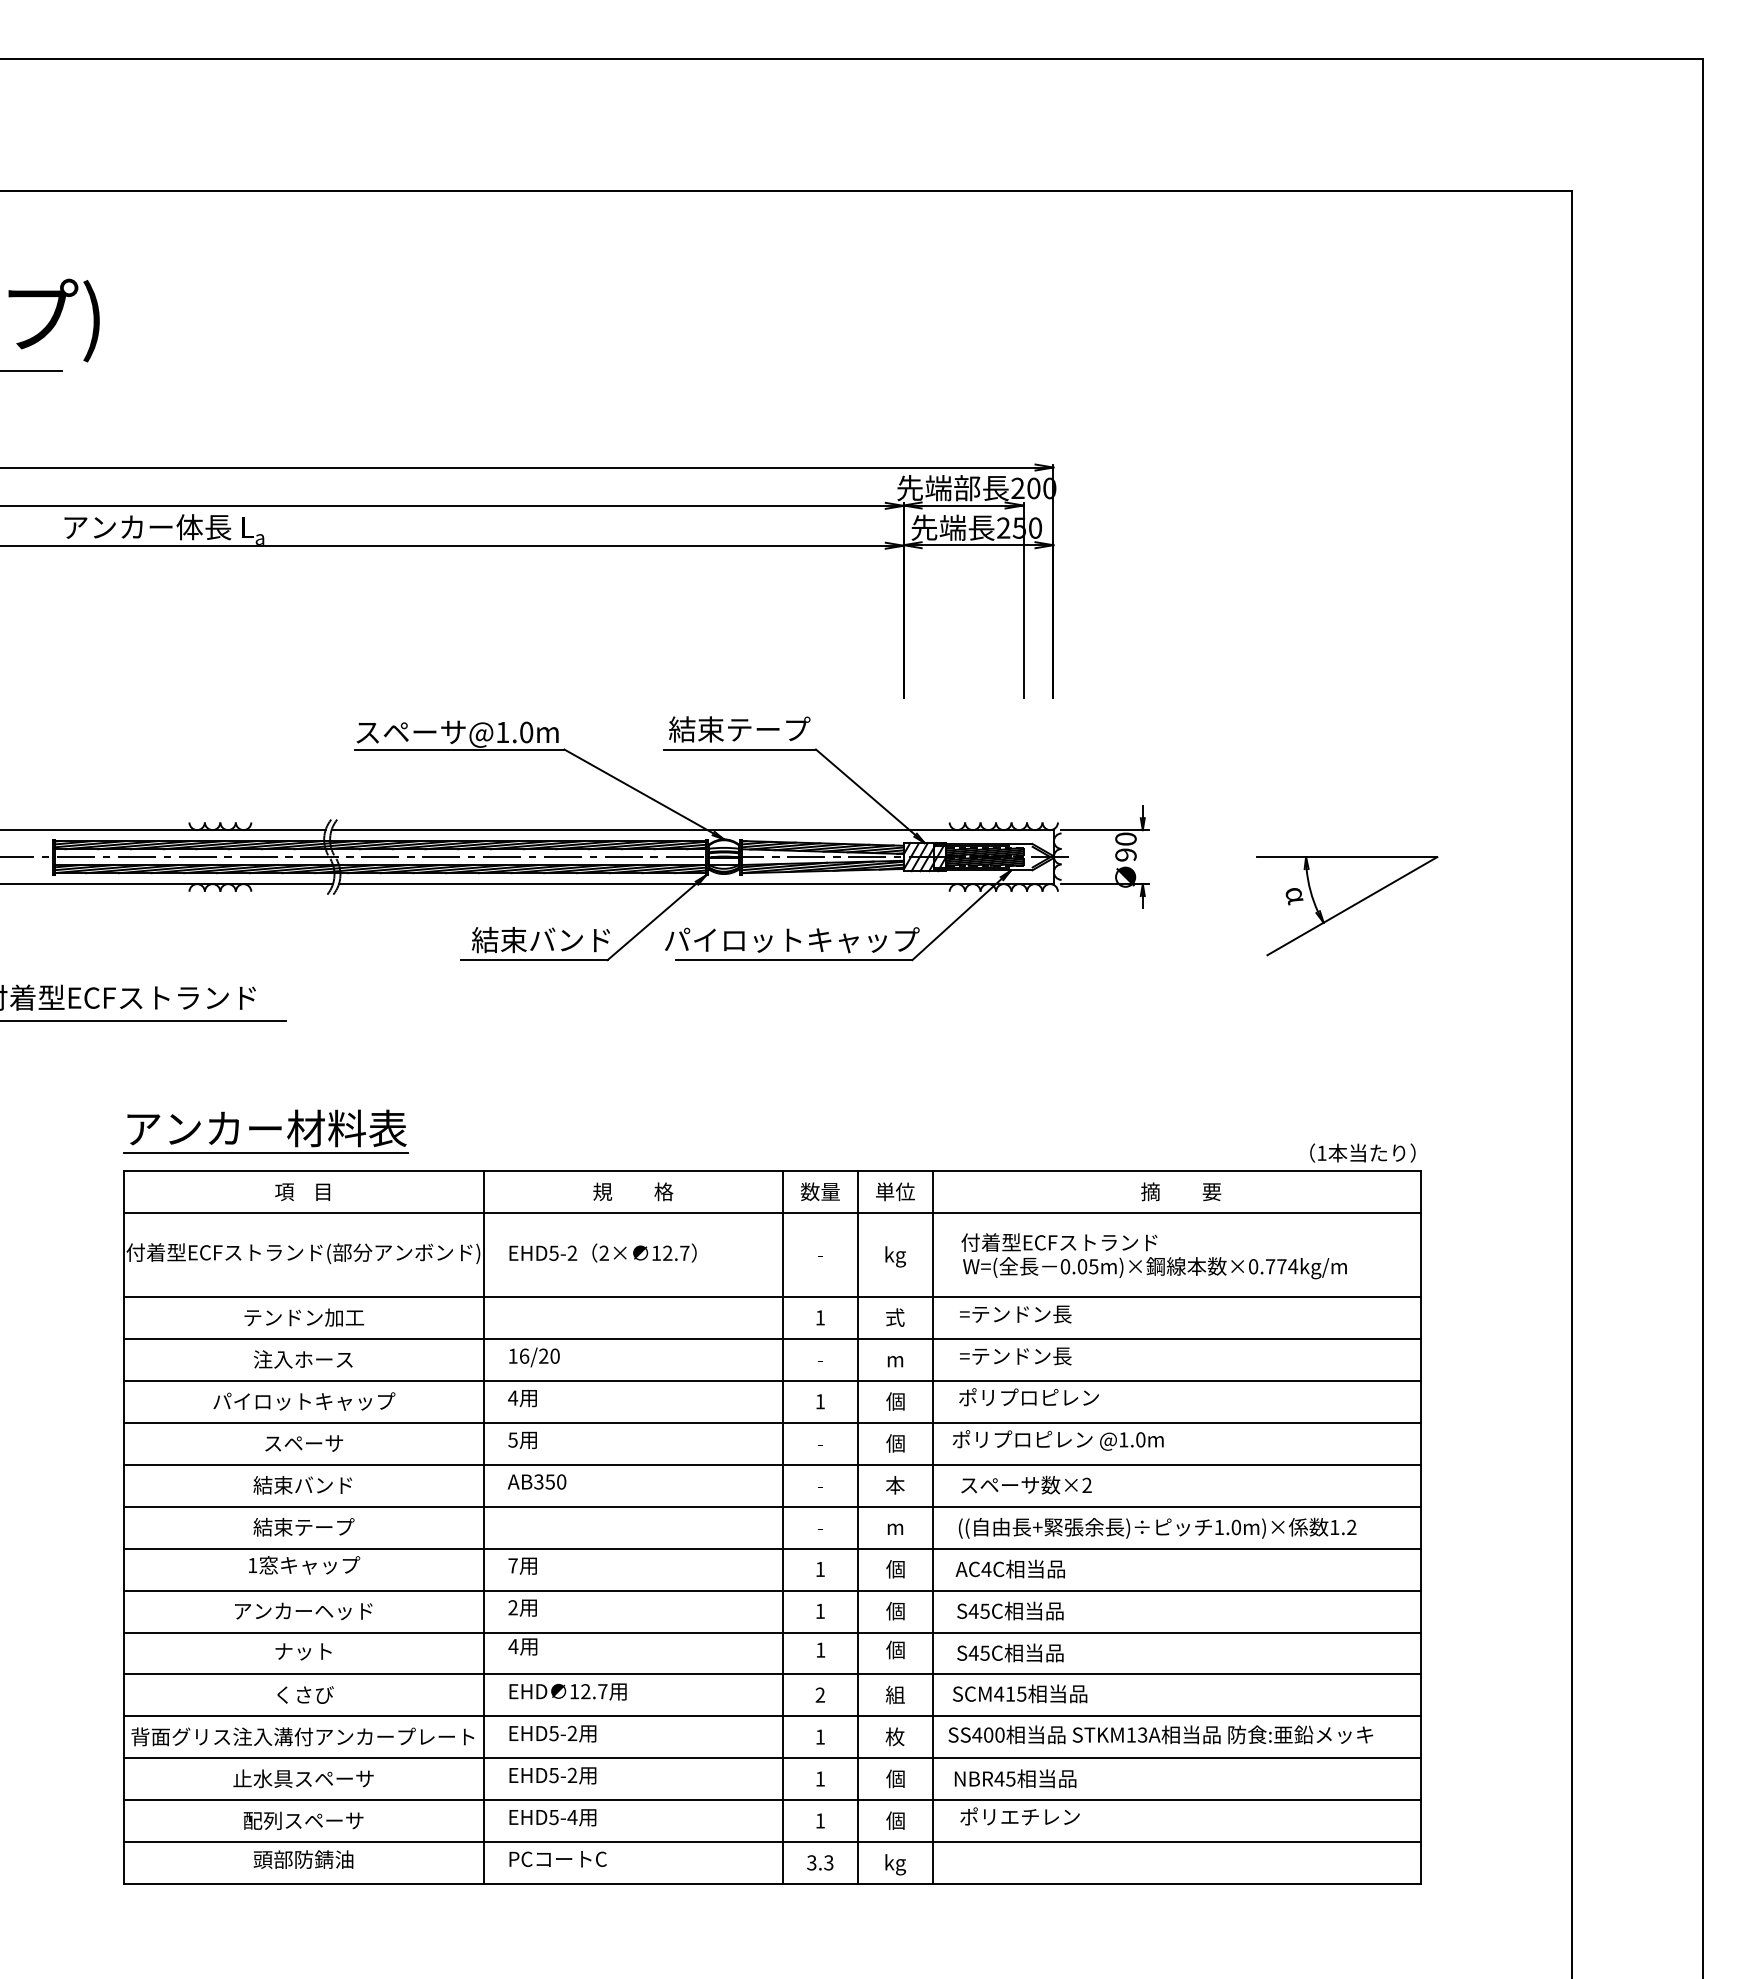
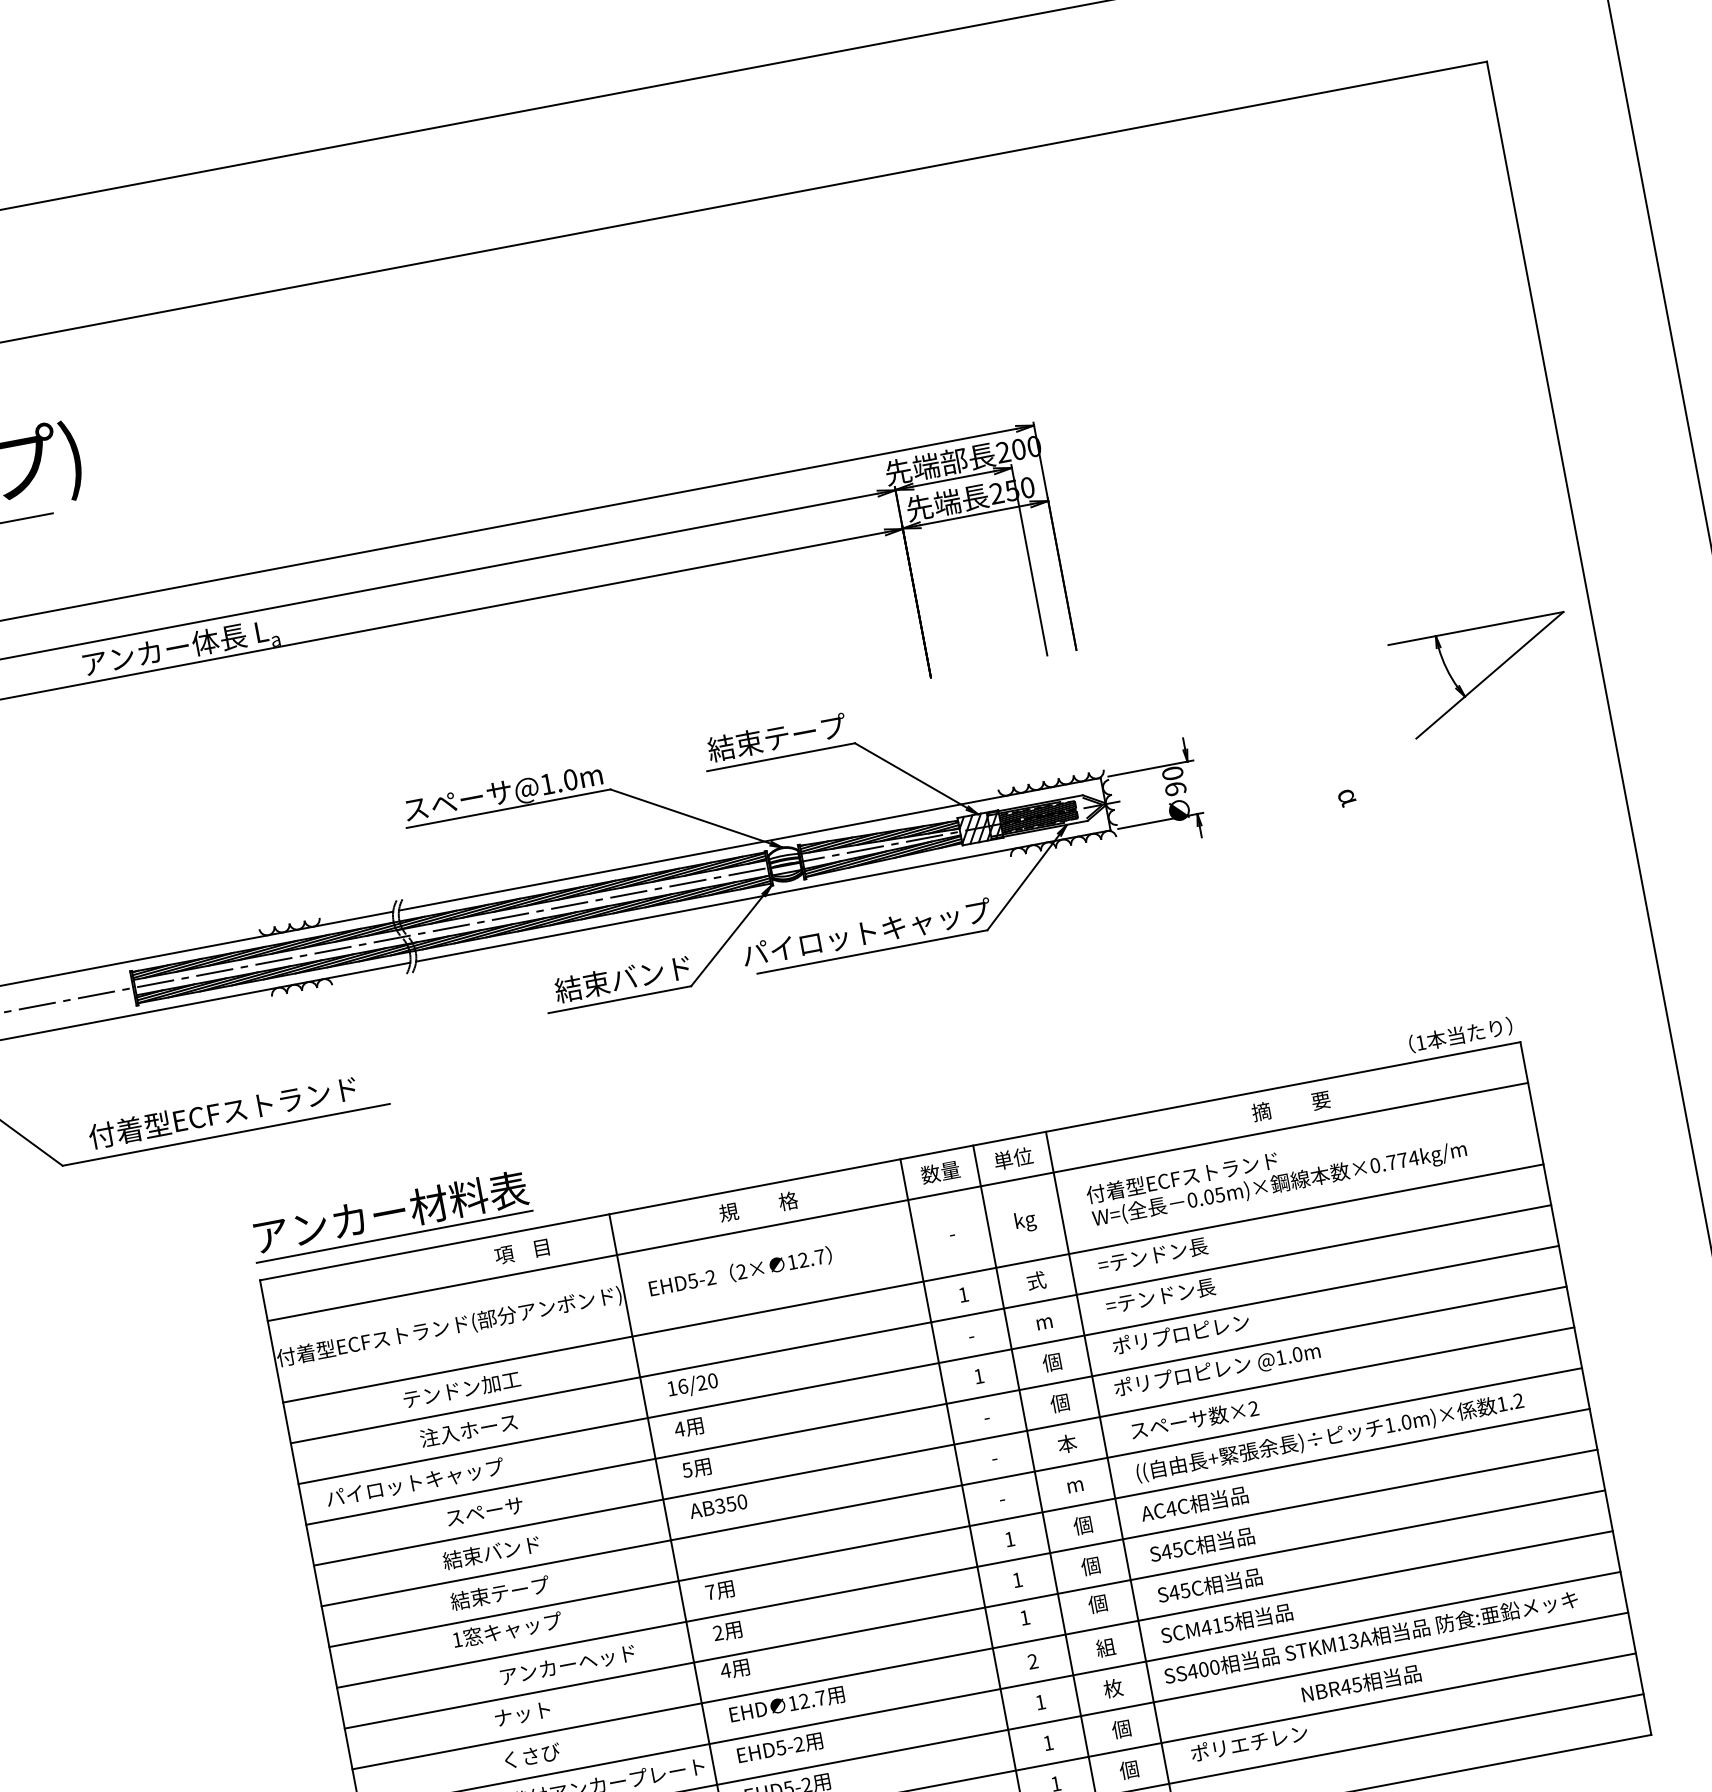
part: (1347, 906) -> (1485, 676), moved
text: (302, 1191) -> (521, 1251), moved
text: (304, 1401) -> (415, 1482), moved
text: (303, 1611) -> (567, 1665), moved
text: (1015, 1778) -> (1361, 1683), moved

